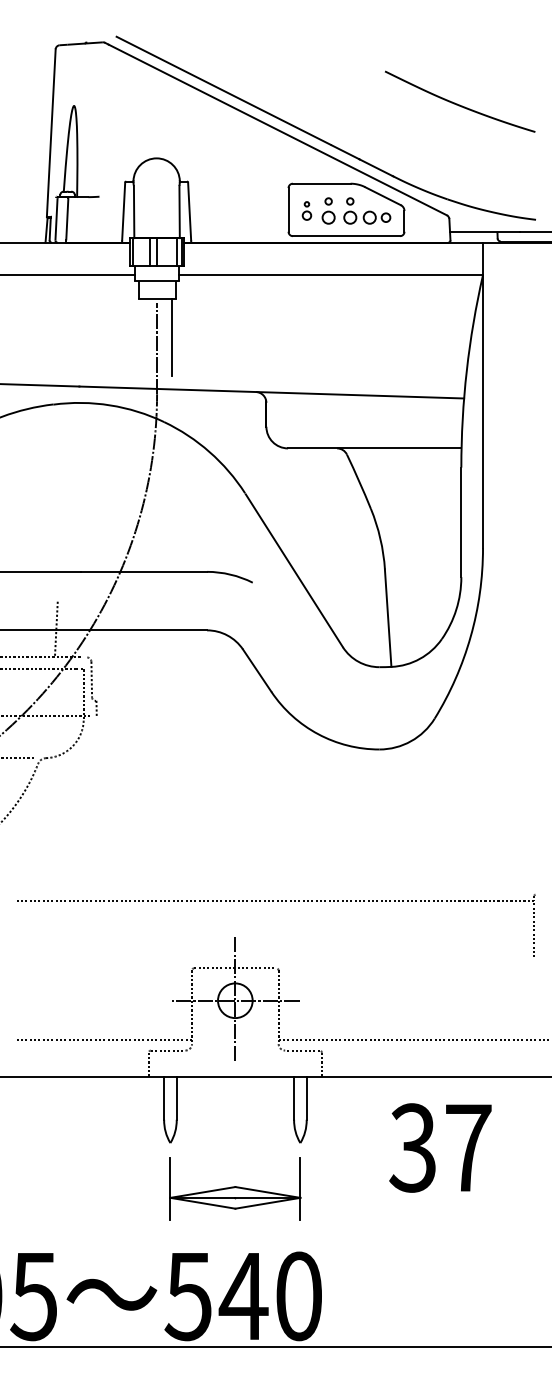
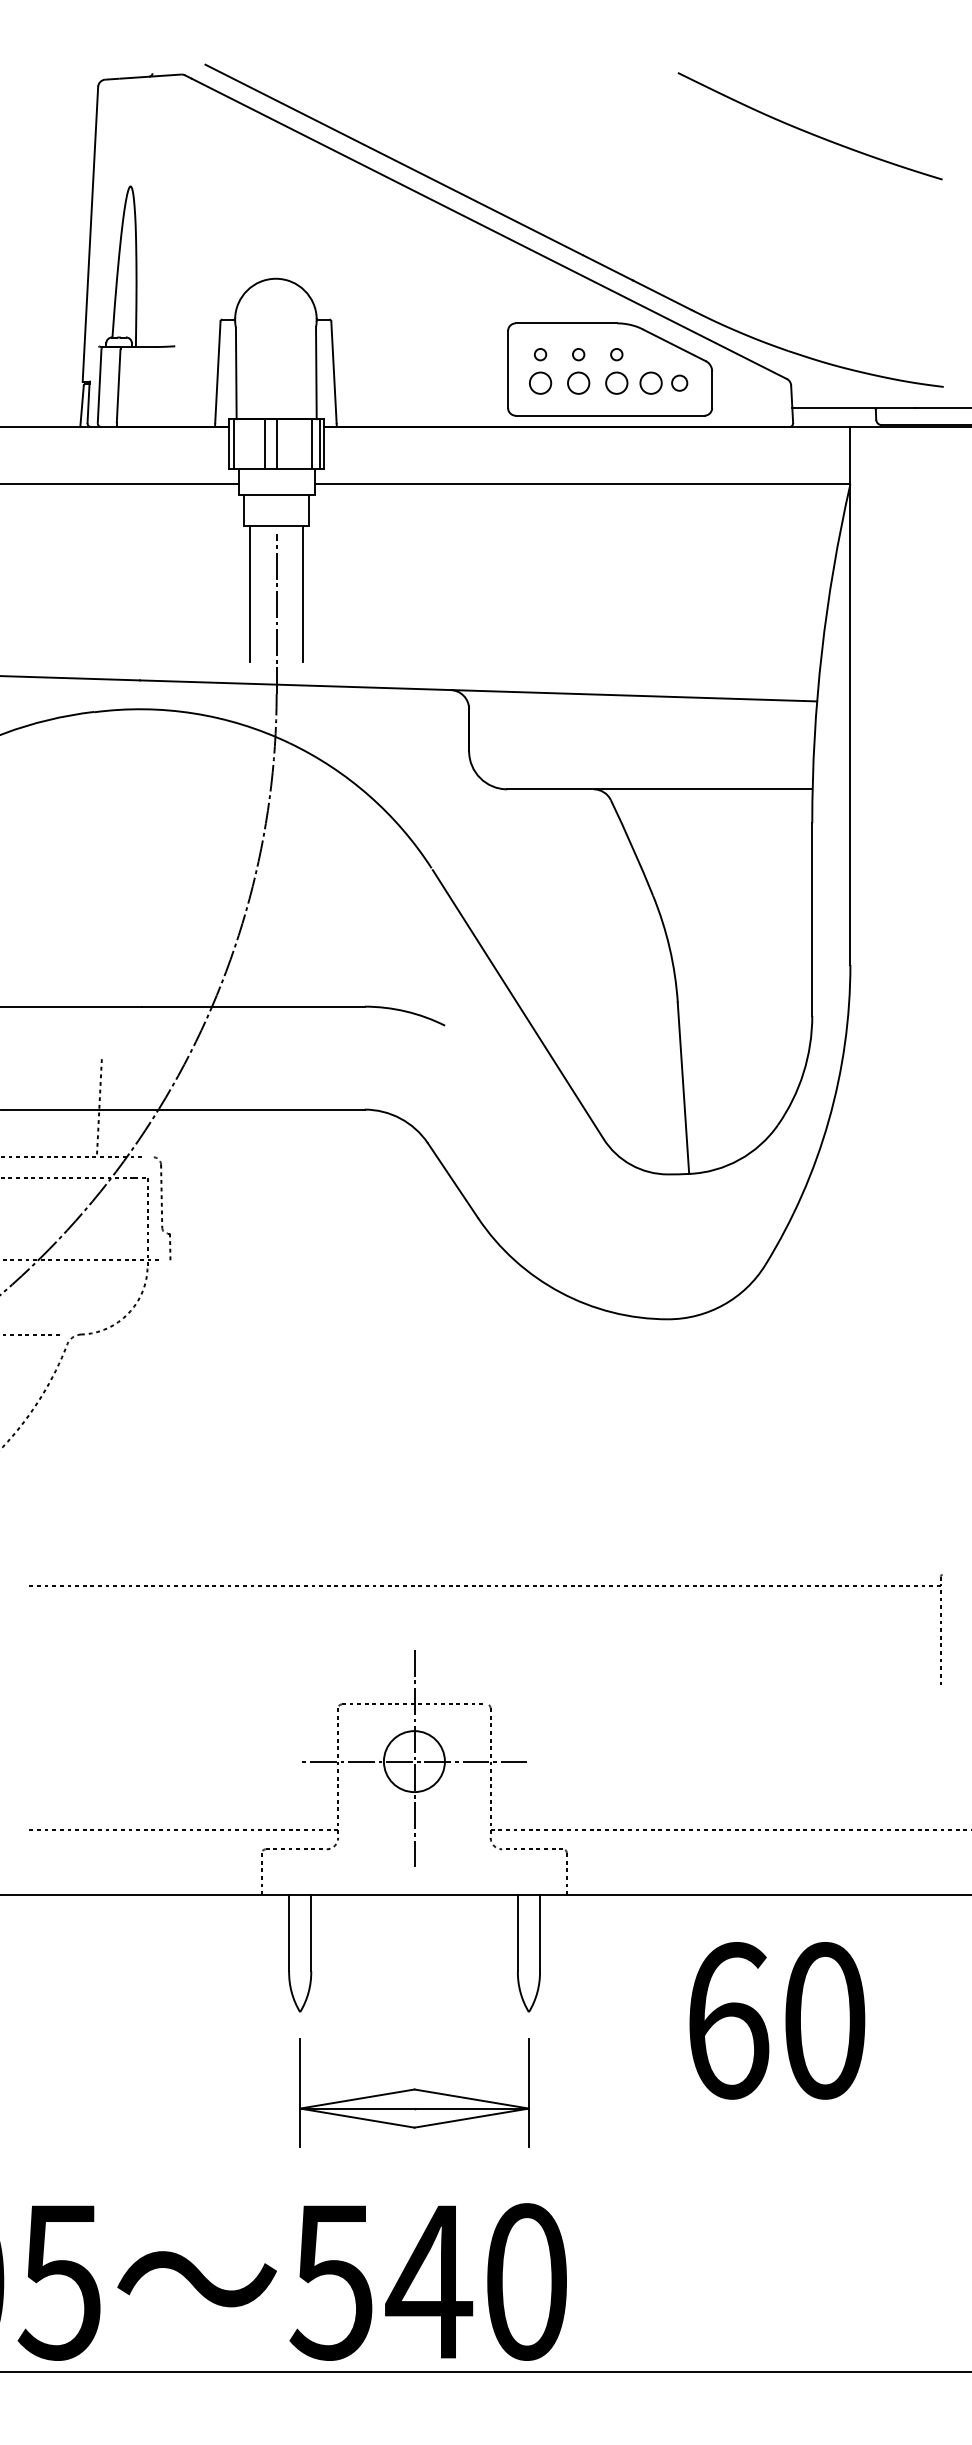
curve: (459, 104) -> (809, 131), moved
part: (306, 210) -> (539, 370), size x1.43
line: (141, 336) -> (249, 592), added
text: (440, 1147) -> (775, 2019), 37 -> 60

